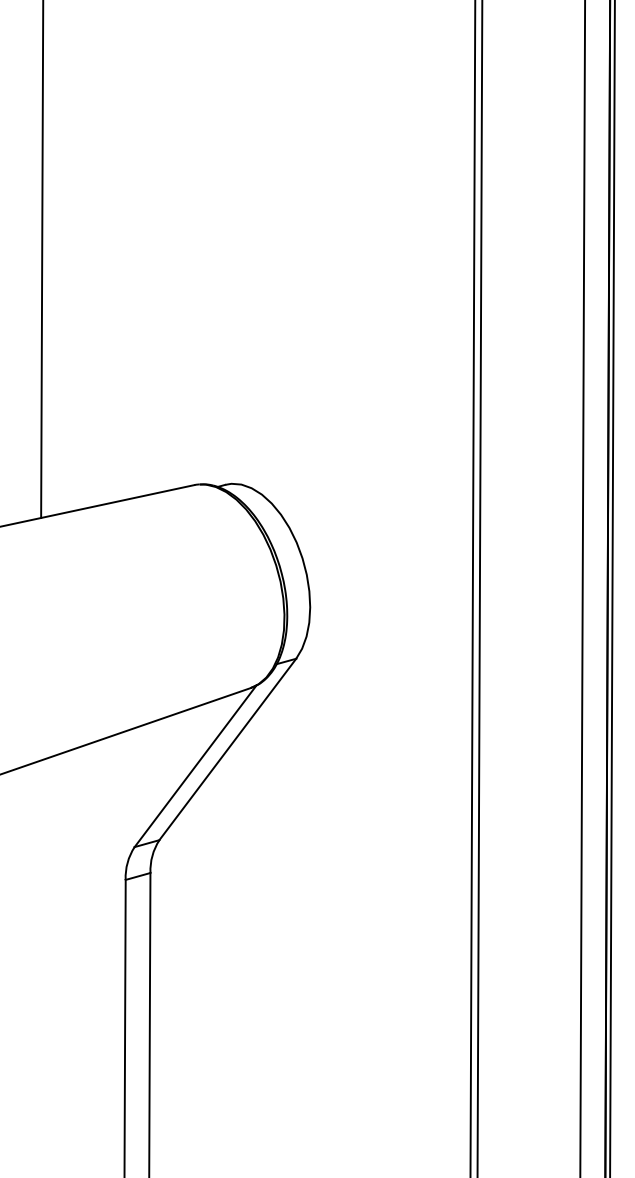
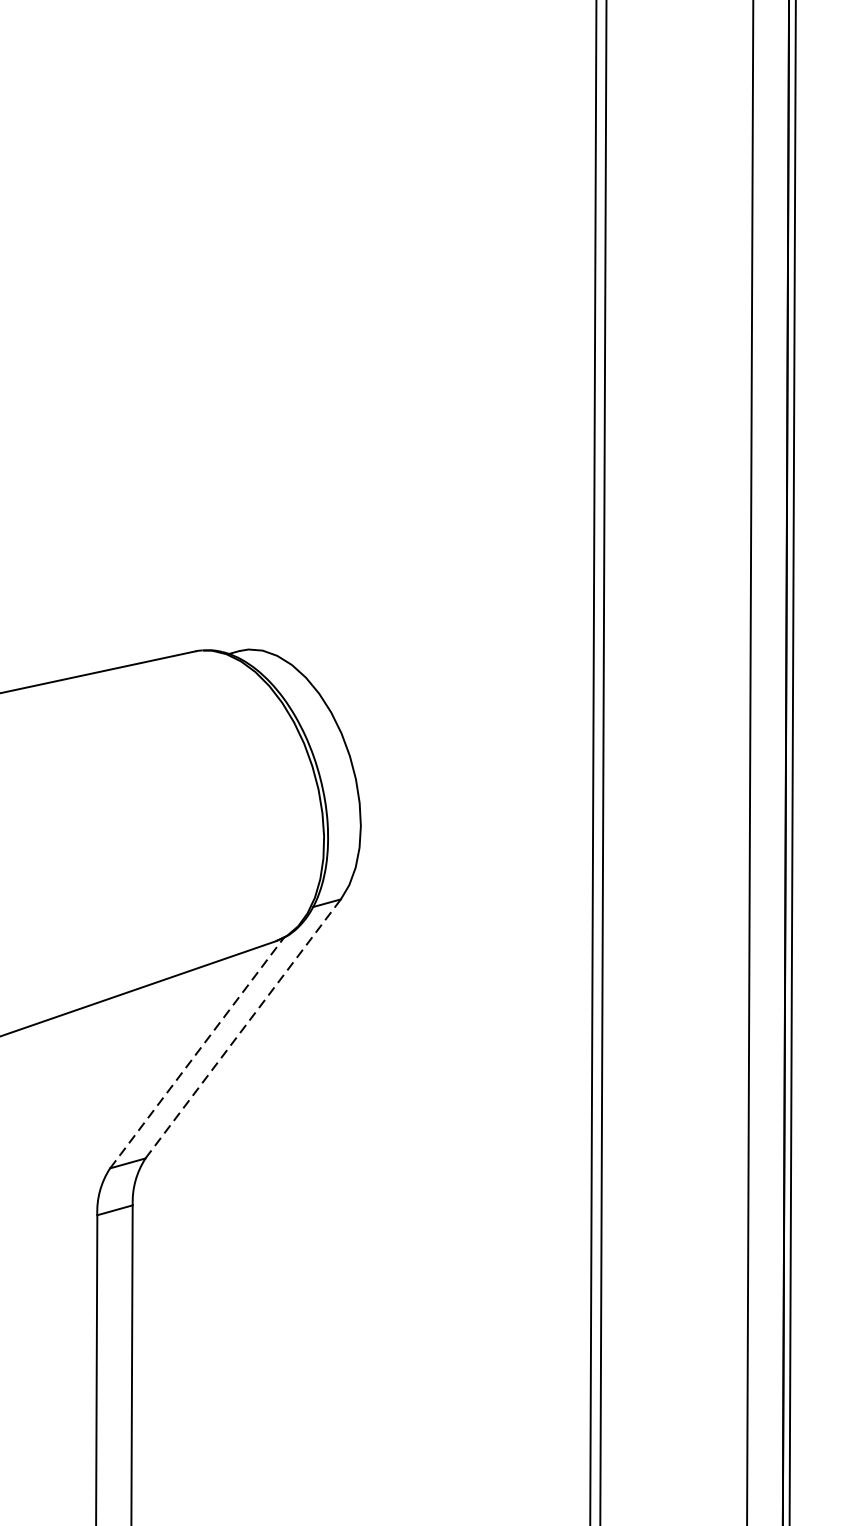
line: (227, 749) -> (242, 1028), solid -> dashed
line: (195, 765) -> (197, 1051), solid -> dashed

